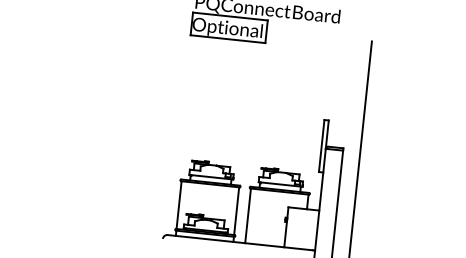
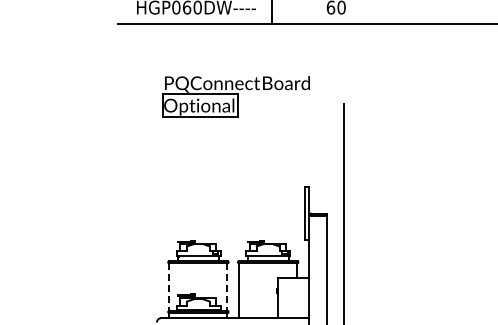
line: (179, 205) -> (169, 287), solid -> dashed
line: (236, 211) -> (227, 287), solid -> dashed

